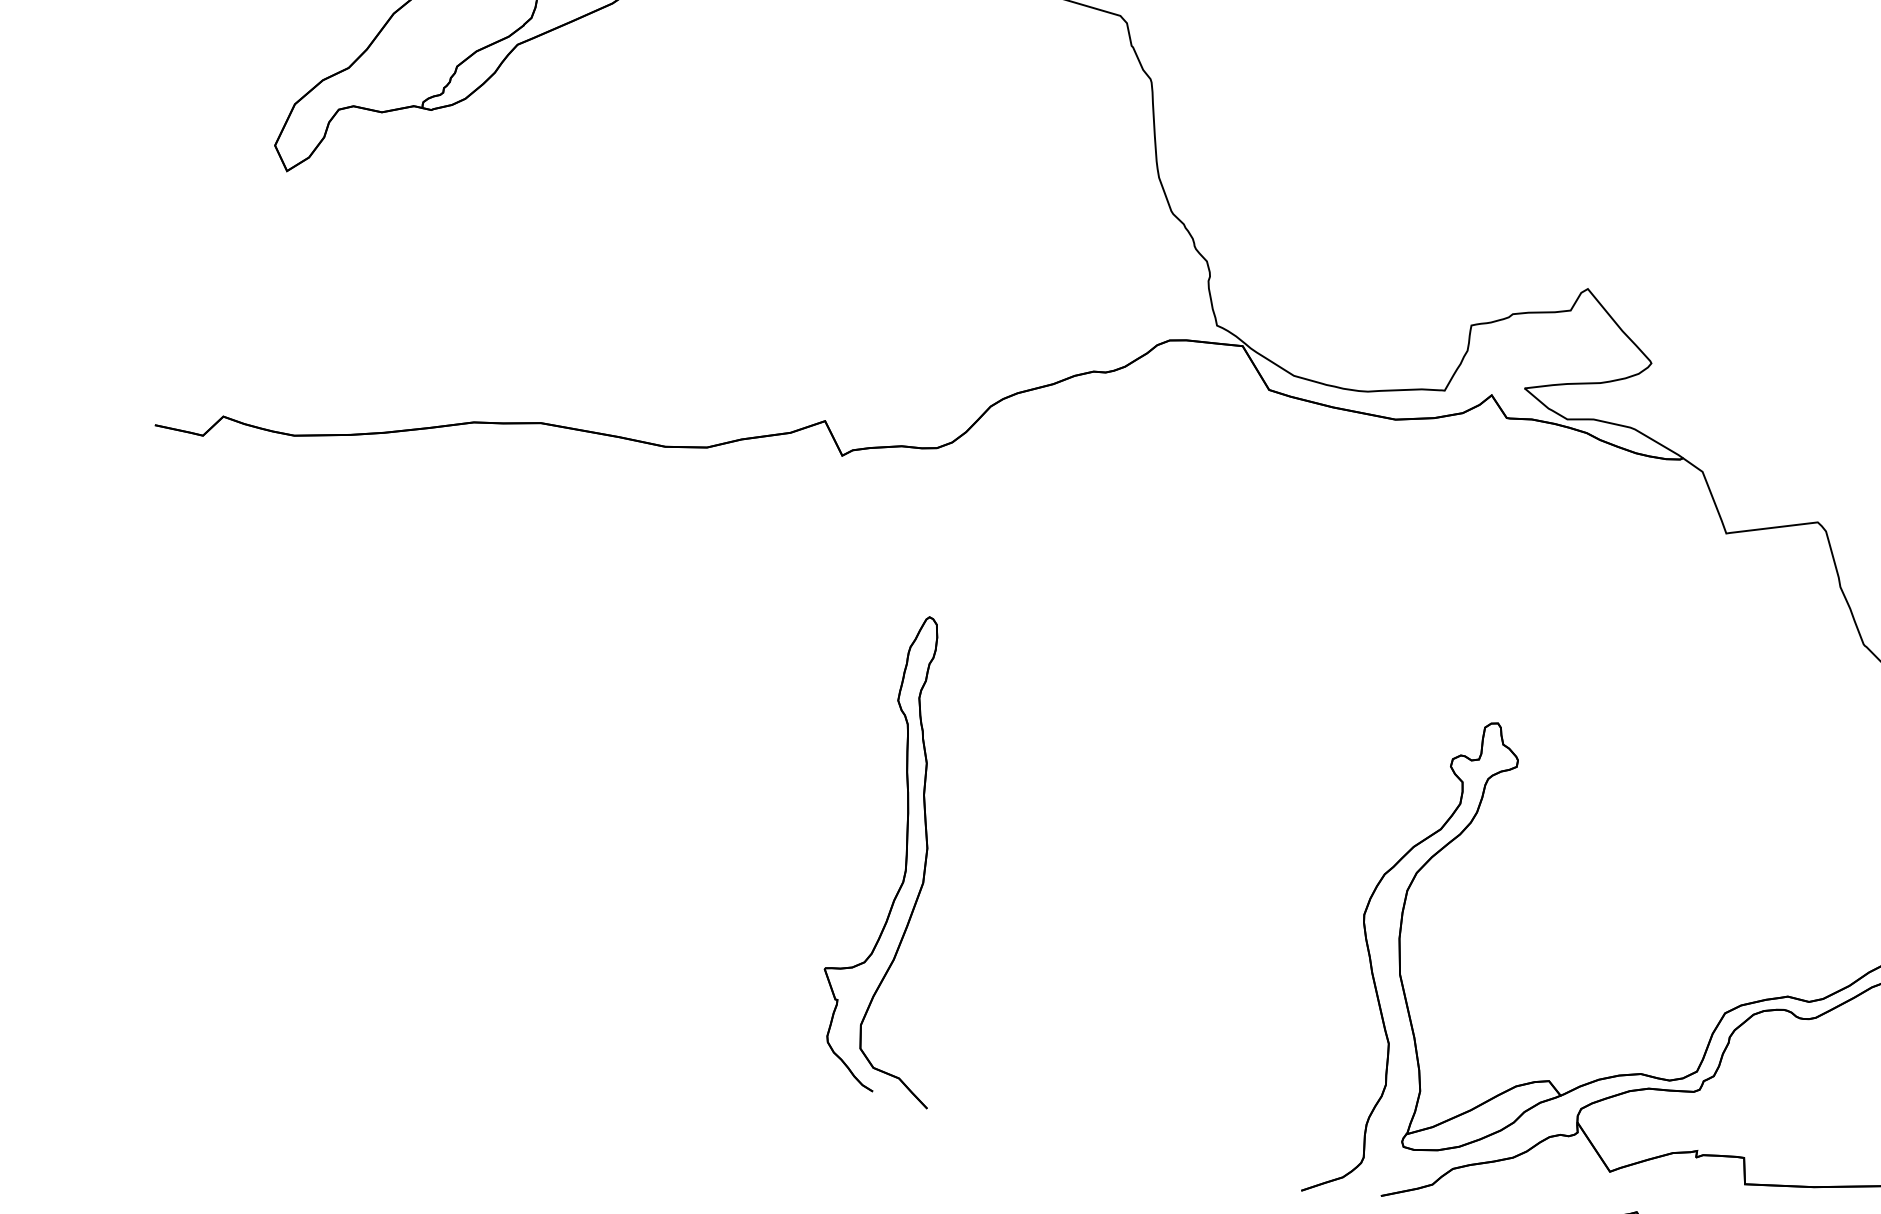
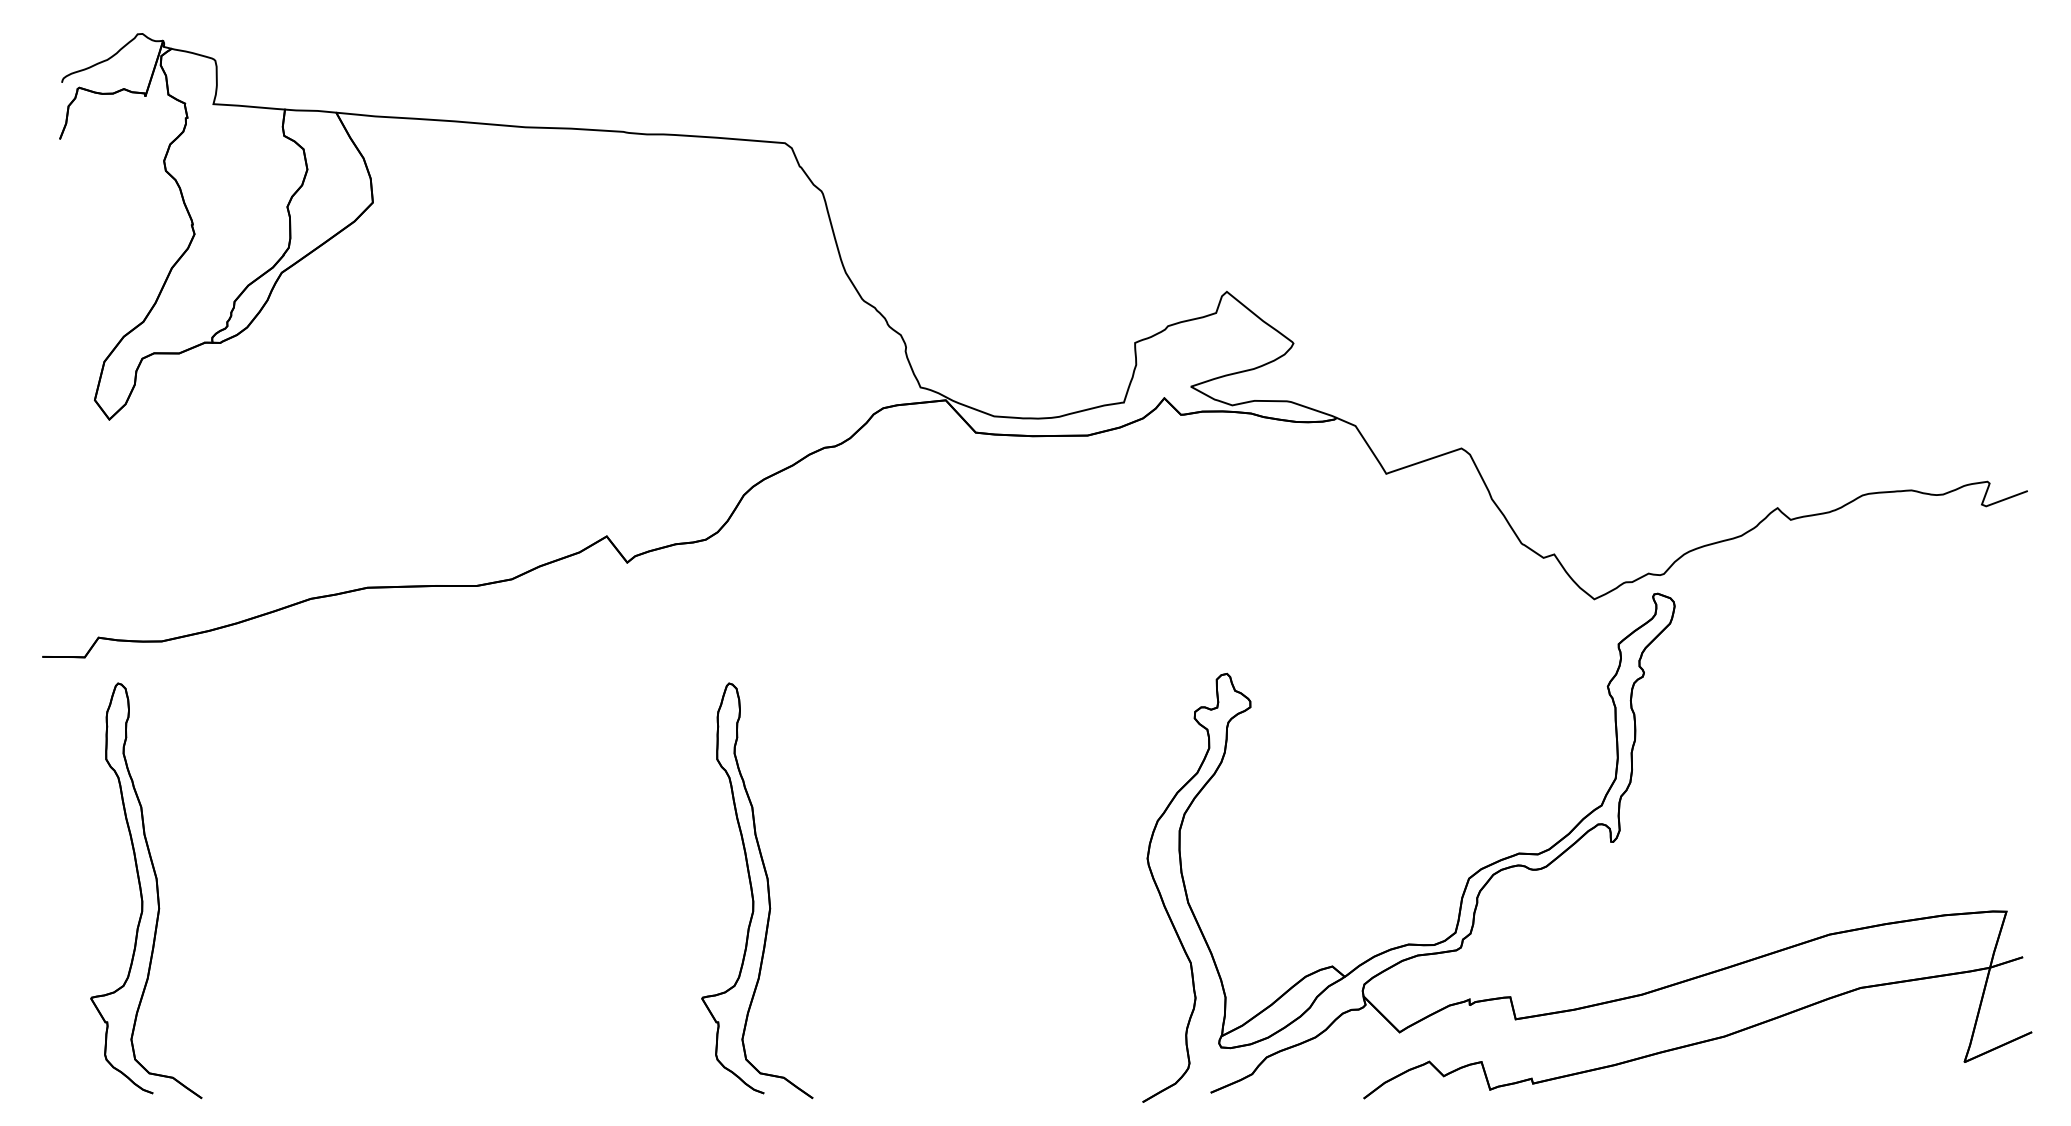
part: (218, 715) -> (146, 890), added

